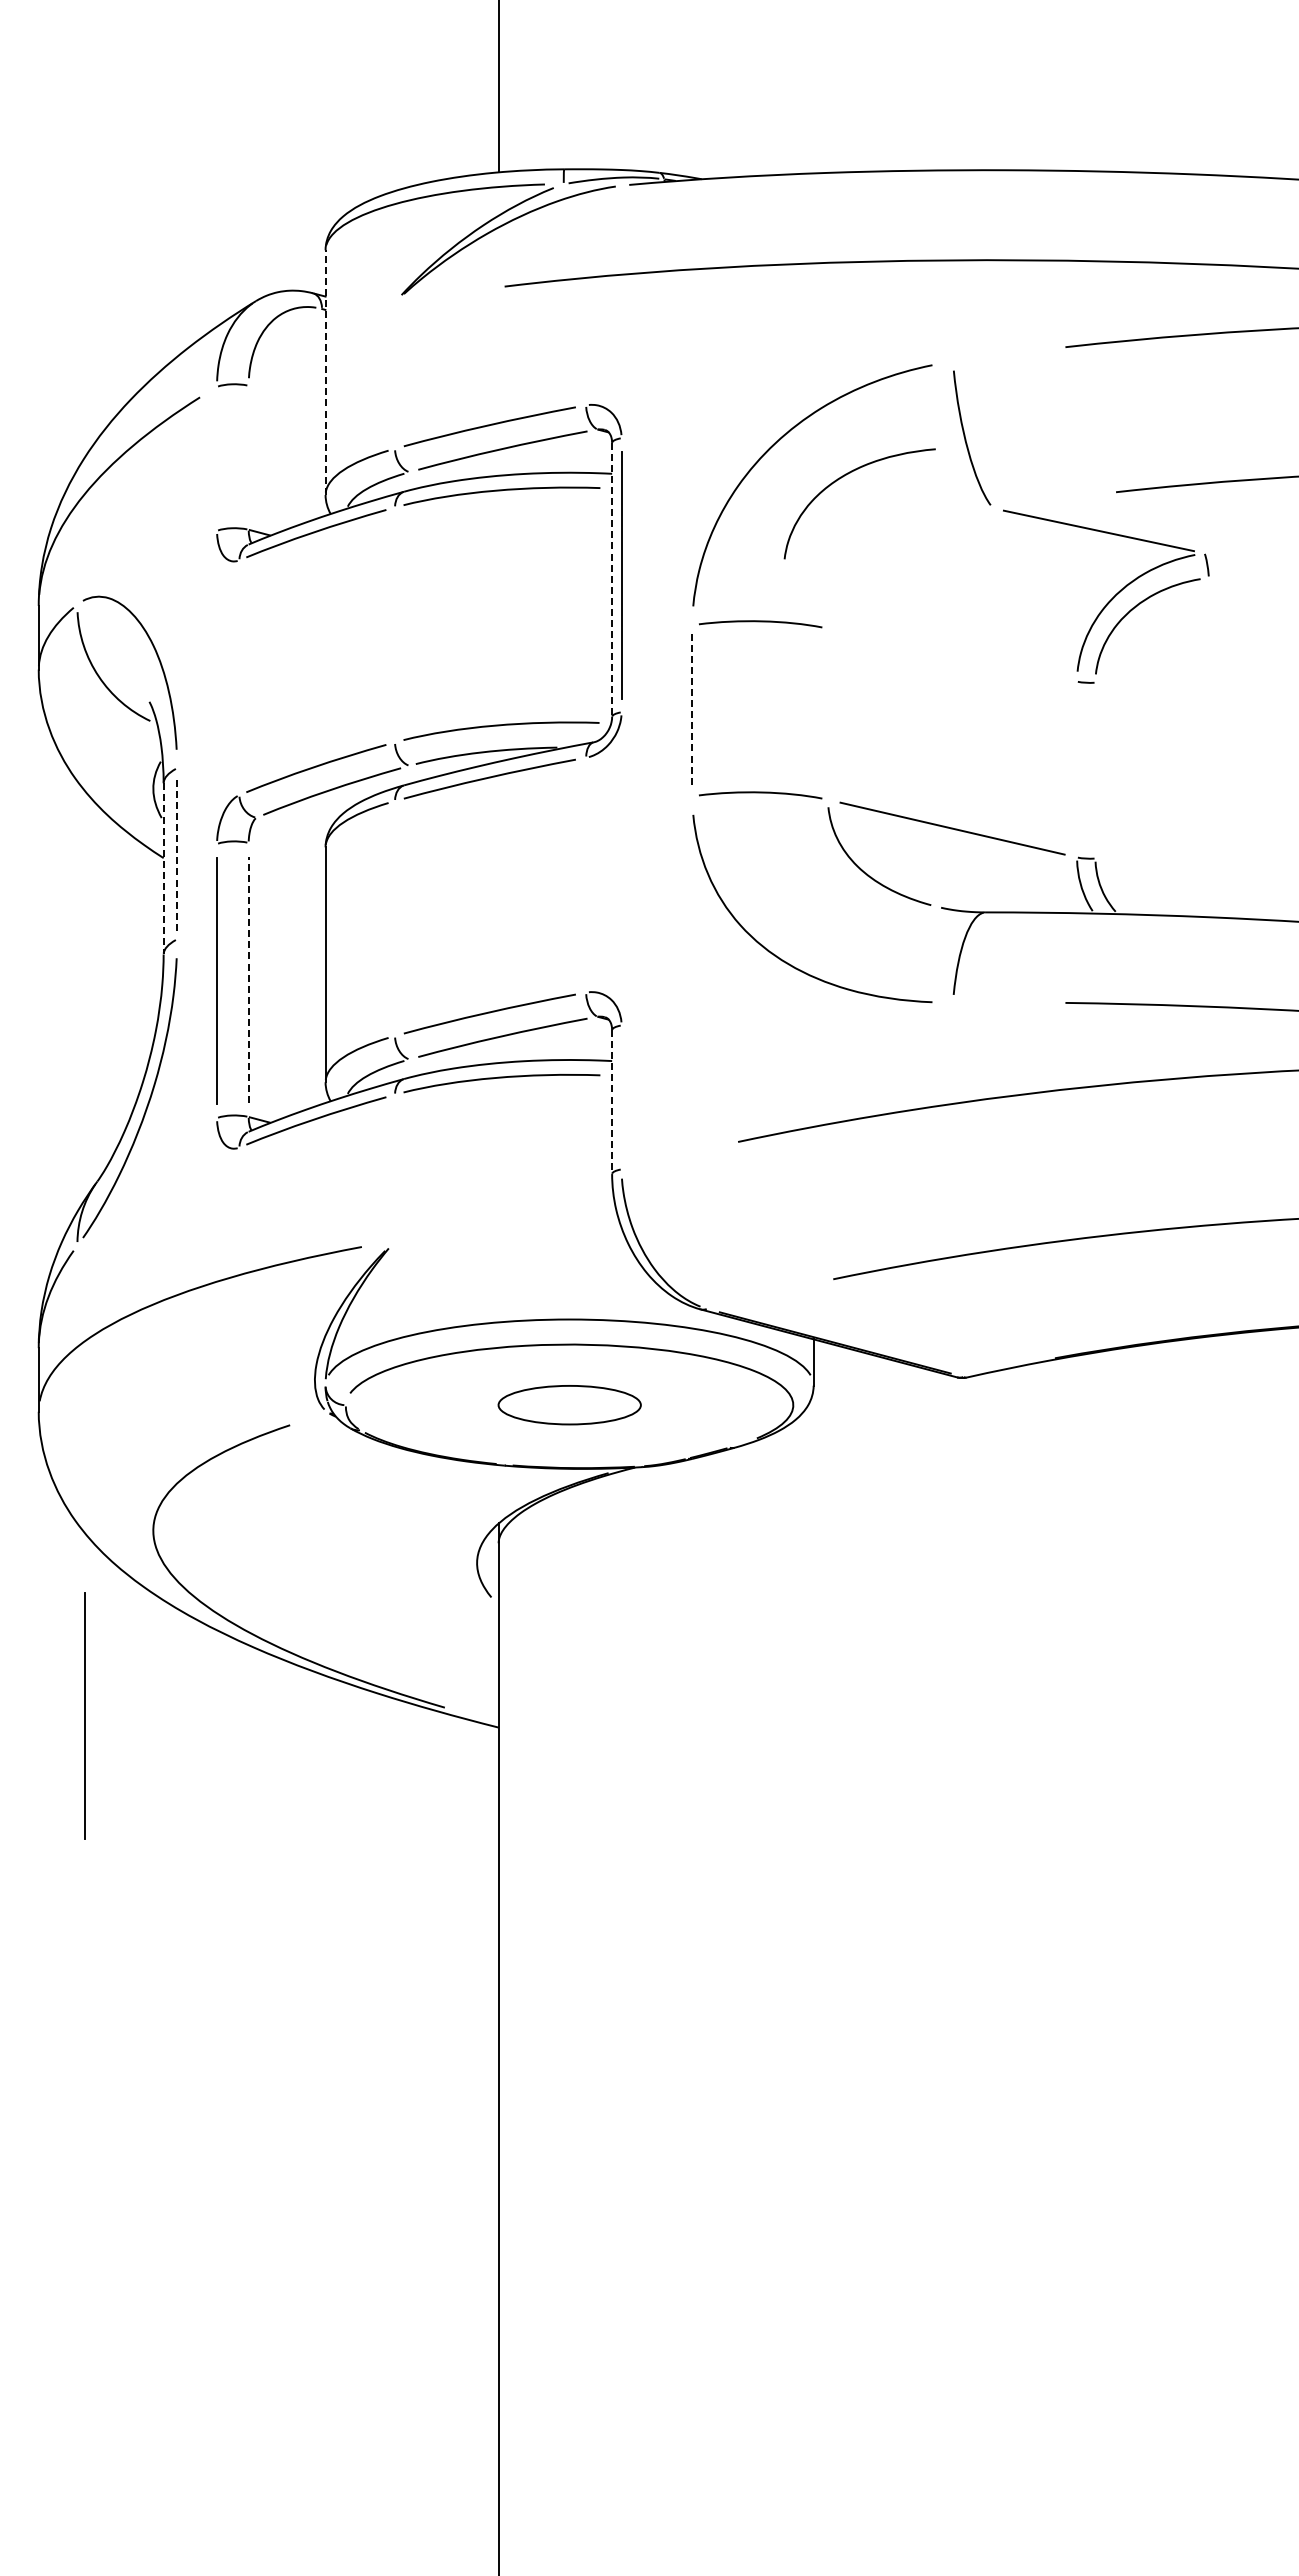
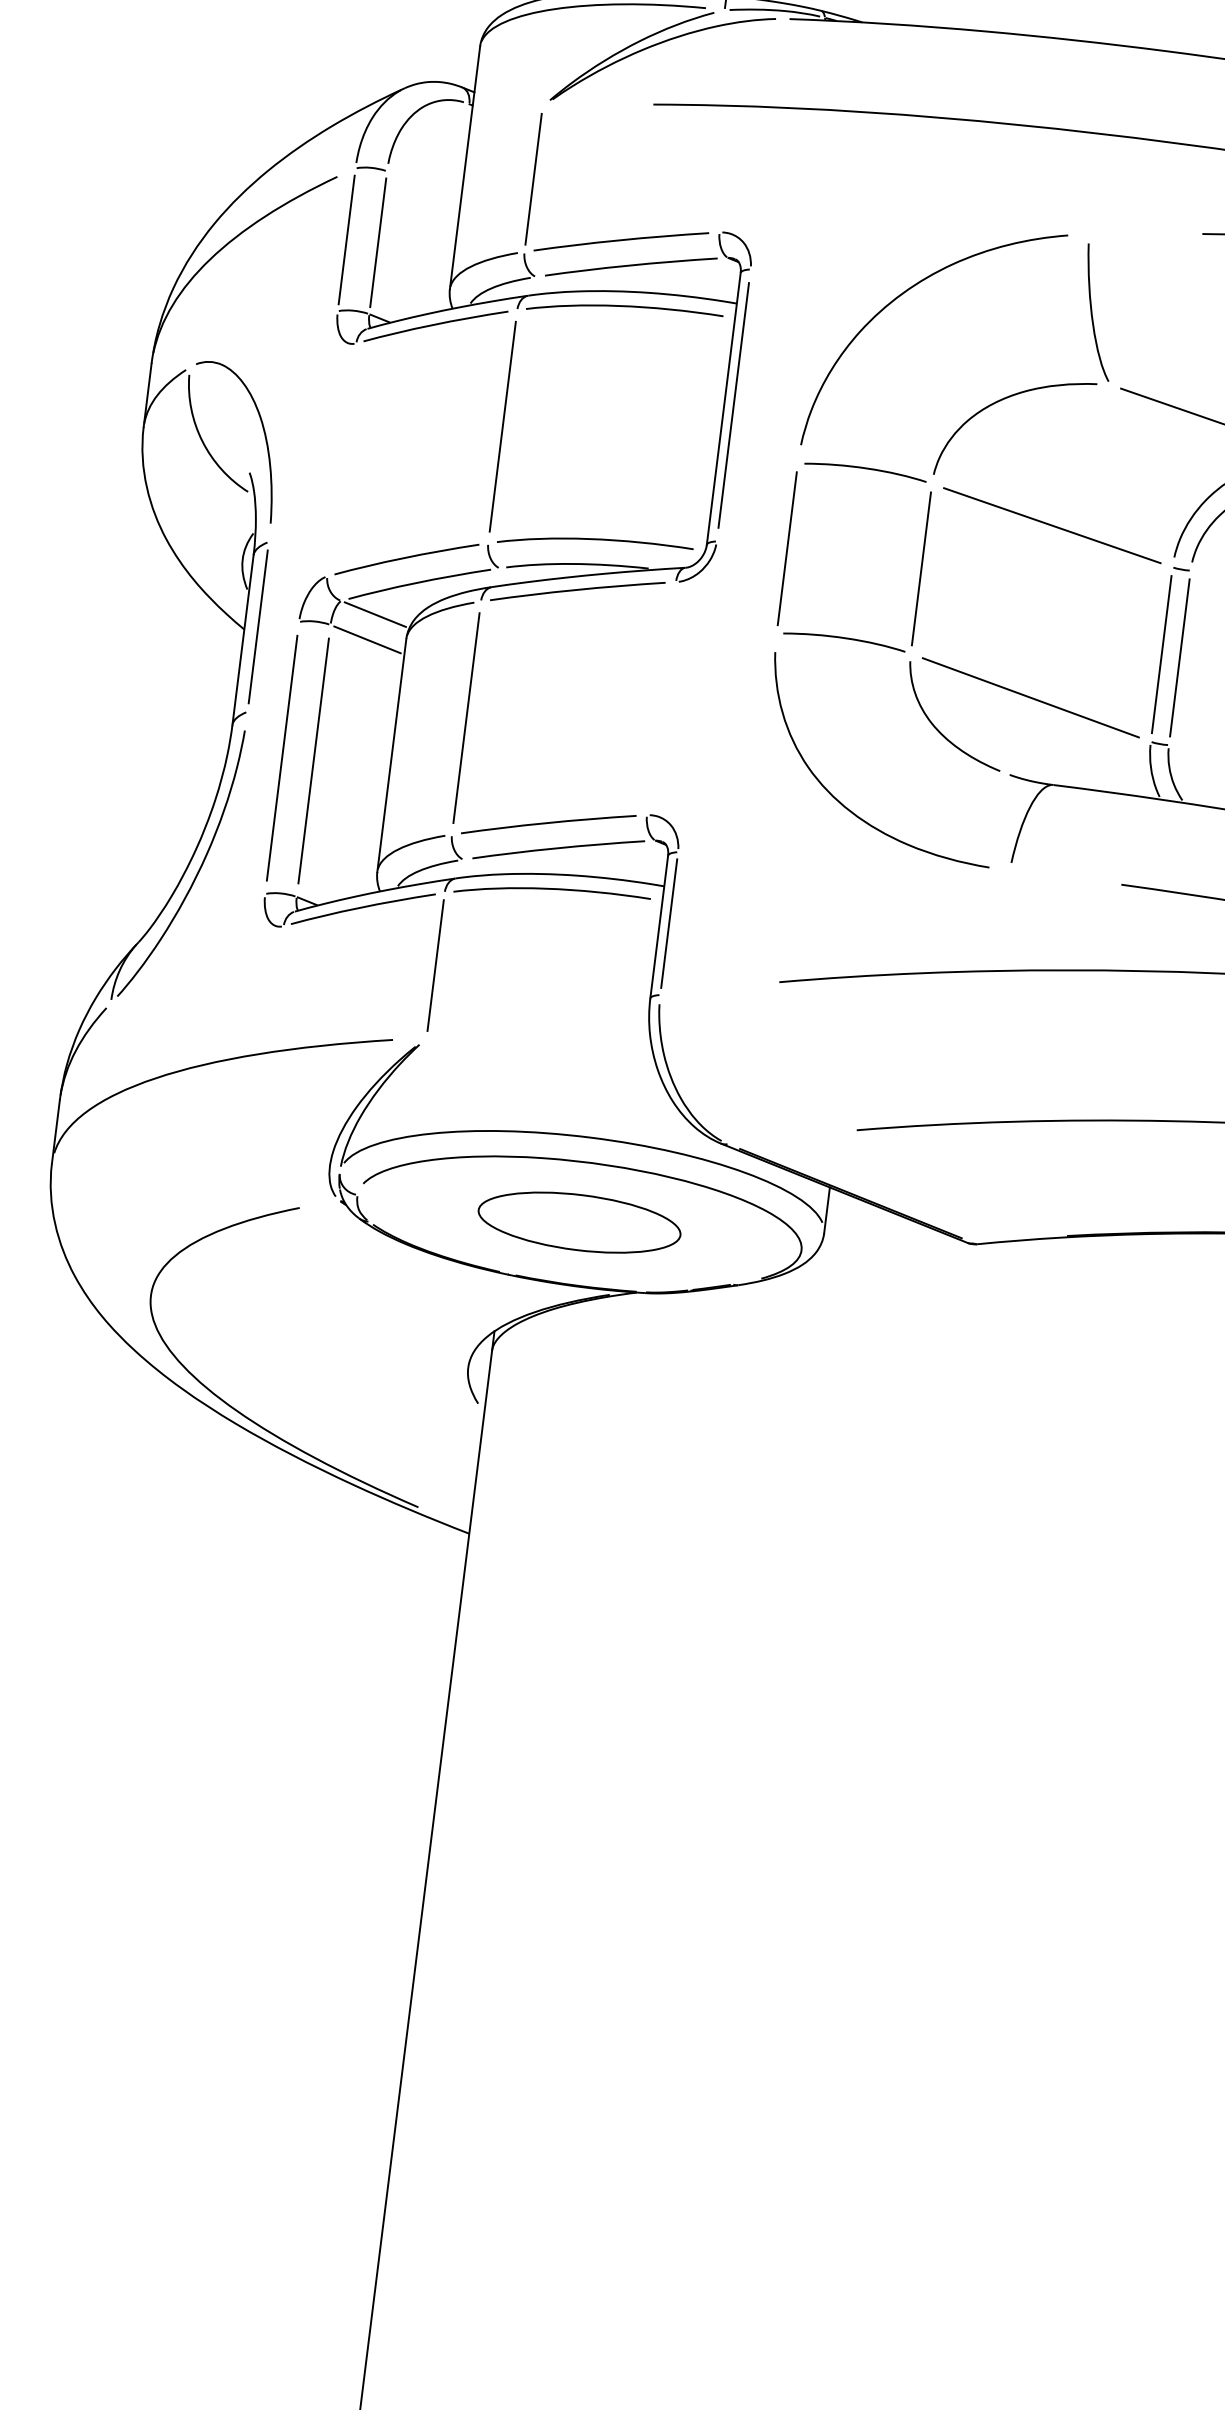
line: (325, 372) -> (464, 167), dashed -> solid
line: (395, 375) -> (534, 179), added
line: (248, 457) -> (378, 242), added
line: (217, 458) -> (347, 239), added
curve: (843, 477) -> (1002, 400), moved
line: (612, 580) -> (724, 409), dashed -> solid
line: (395, 624) -> (503, 426), added
line: (952, 655) -> (1052, 525), added
line: (692, 710) -> (787, 548), dashed -> solid
line: (828, 714) -> (921, 569), added
line: (1077, 769) -> (1162, 654), added
line: (1095, 770) -> (1179, 657), added
line: (291, 826) -> (375, 613), added
line: (286, 852) -> (366, 639), added
line: (177, 853) -> (258, 626), dashed -> solid
line: (163, 868) -> (242, 639), dashed -> solid
line: (395, 918) -> (466, 718), added
line: (248, 979) -> (313, 760), dashed -> solid
line: (621, 1097) -> (669, 923), added
line: (612, 1102) -> (659, 927), dashed -> solid
line: (395, 1167) -> (436, 965), added
part: (569, 1404) -> (579, 1221), size x1.43
line: (84, 1715) -> (59, 1470), removed

